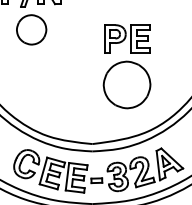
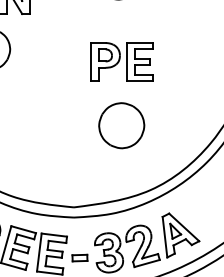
part: (126, 84) -> (120, 125), size x0.7

